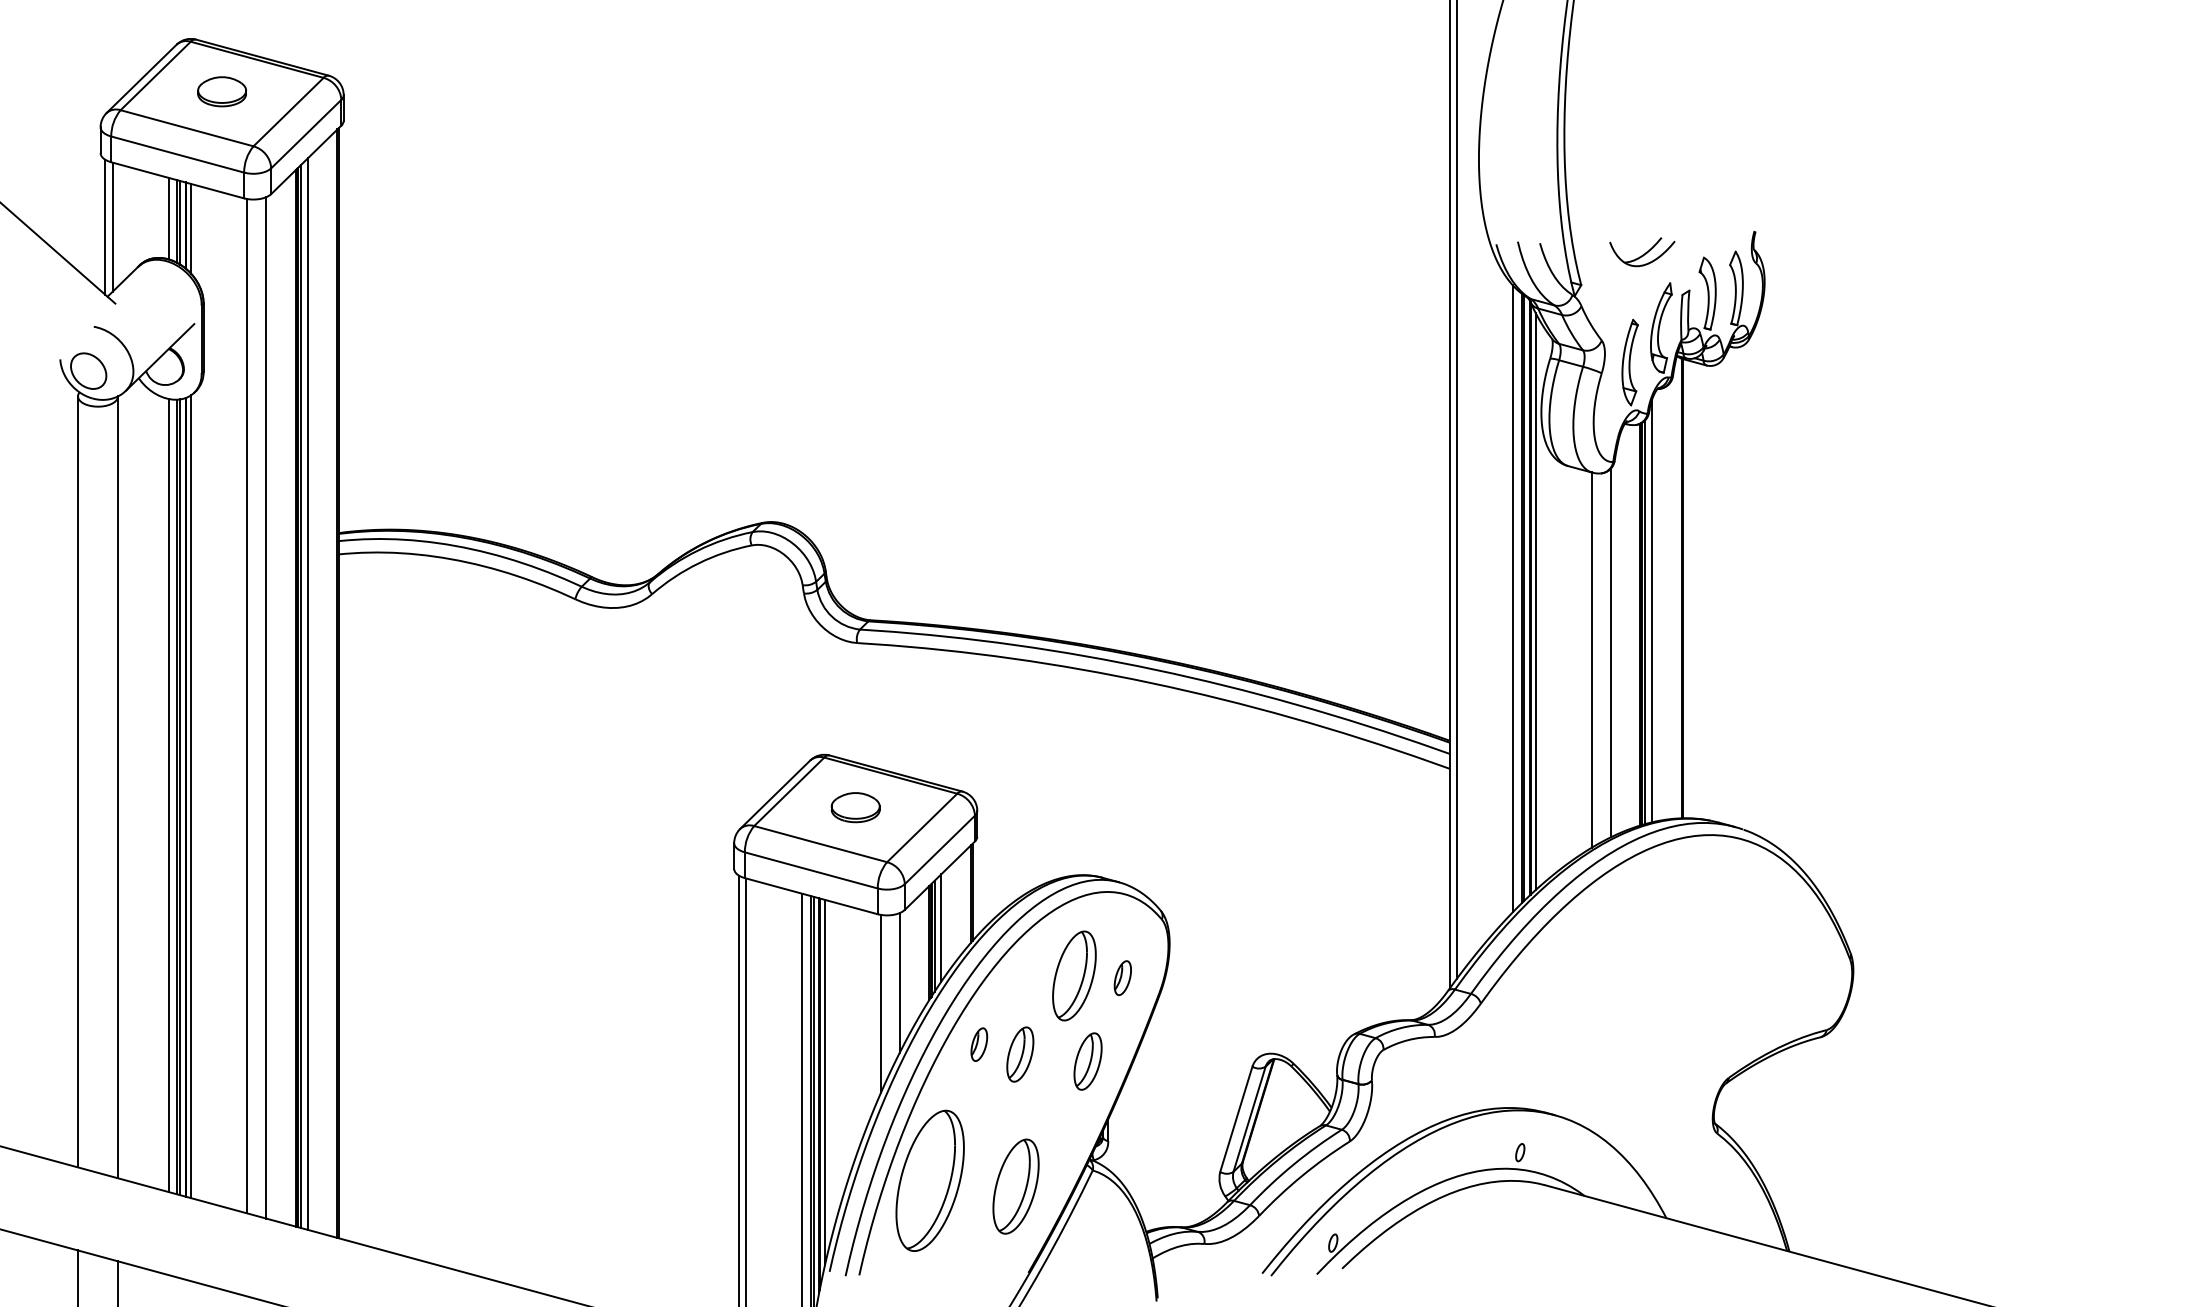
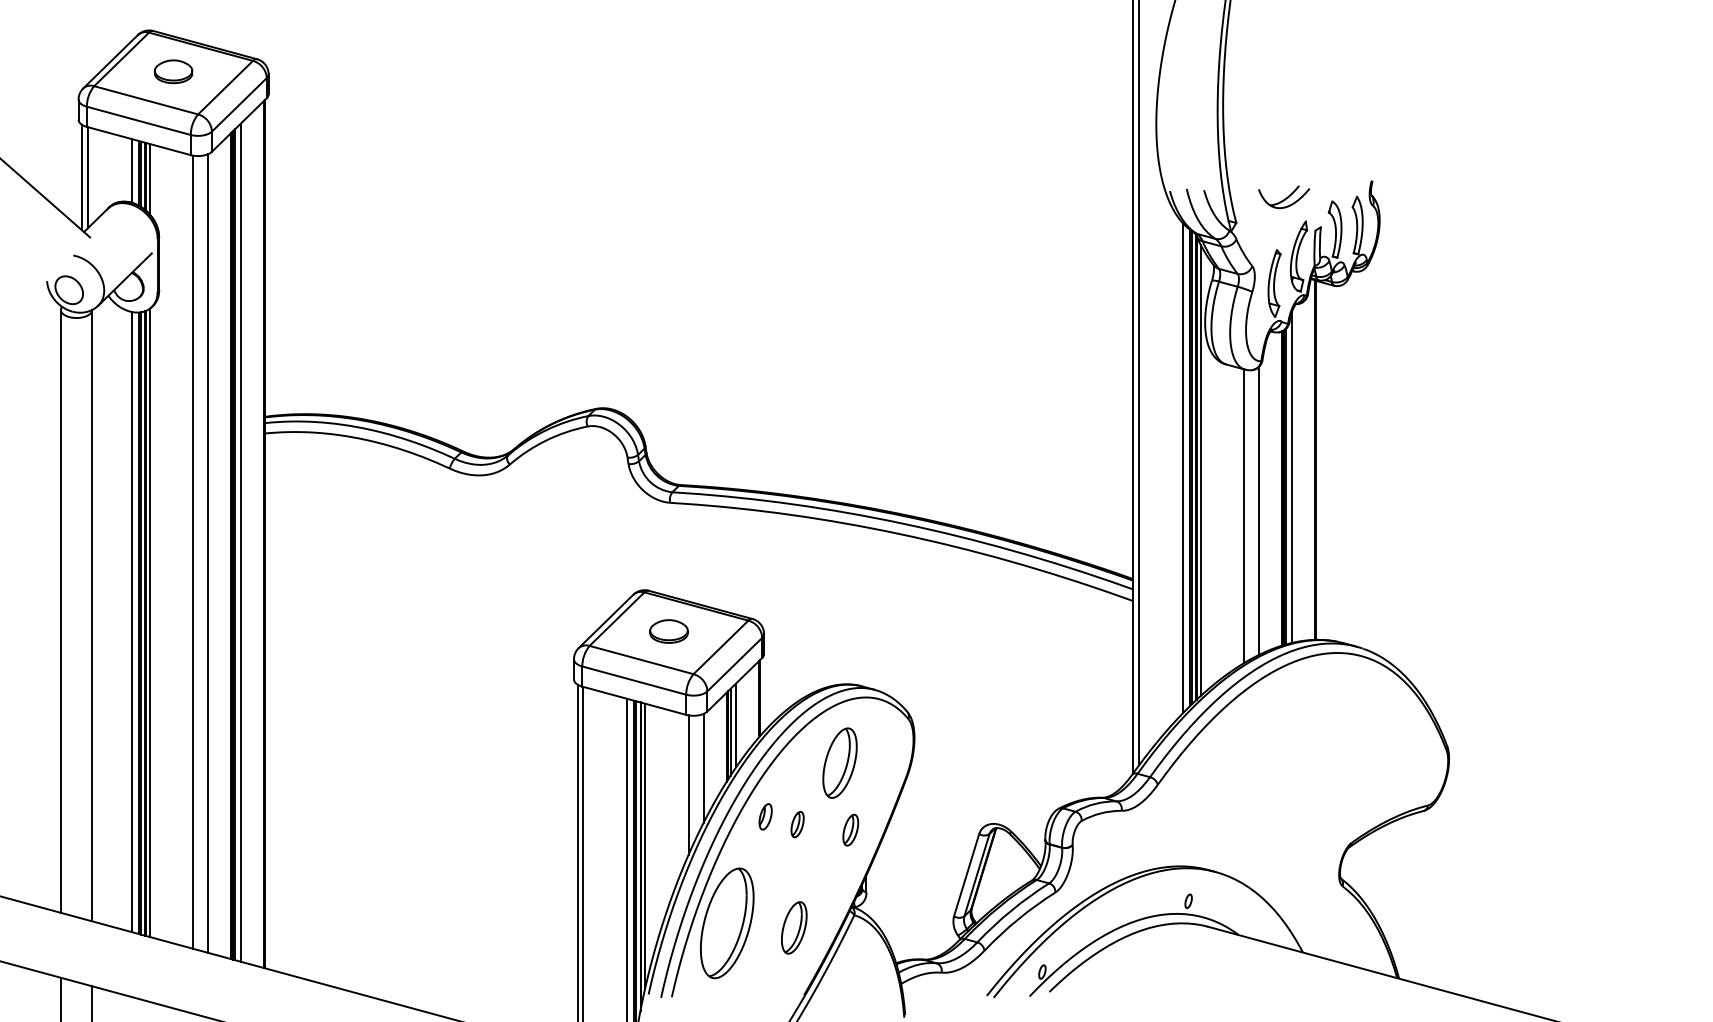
part: (1122, 977) -> (877, 764), removed
part: (1020, 1054) -> (797, 824), size x0.6
part: (1087, 1062) -> (850, 830), size x0.7
part: (1014, 1186) -> (793, 927), size x0.7

